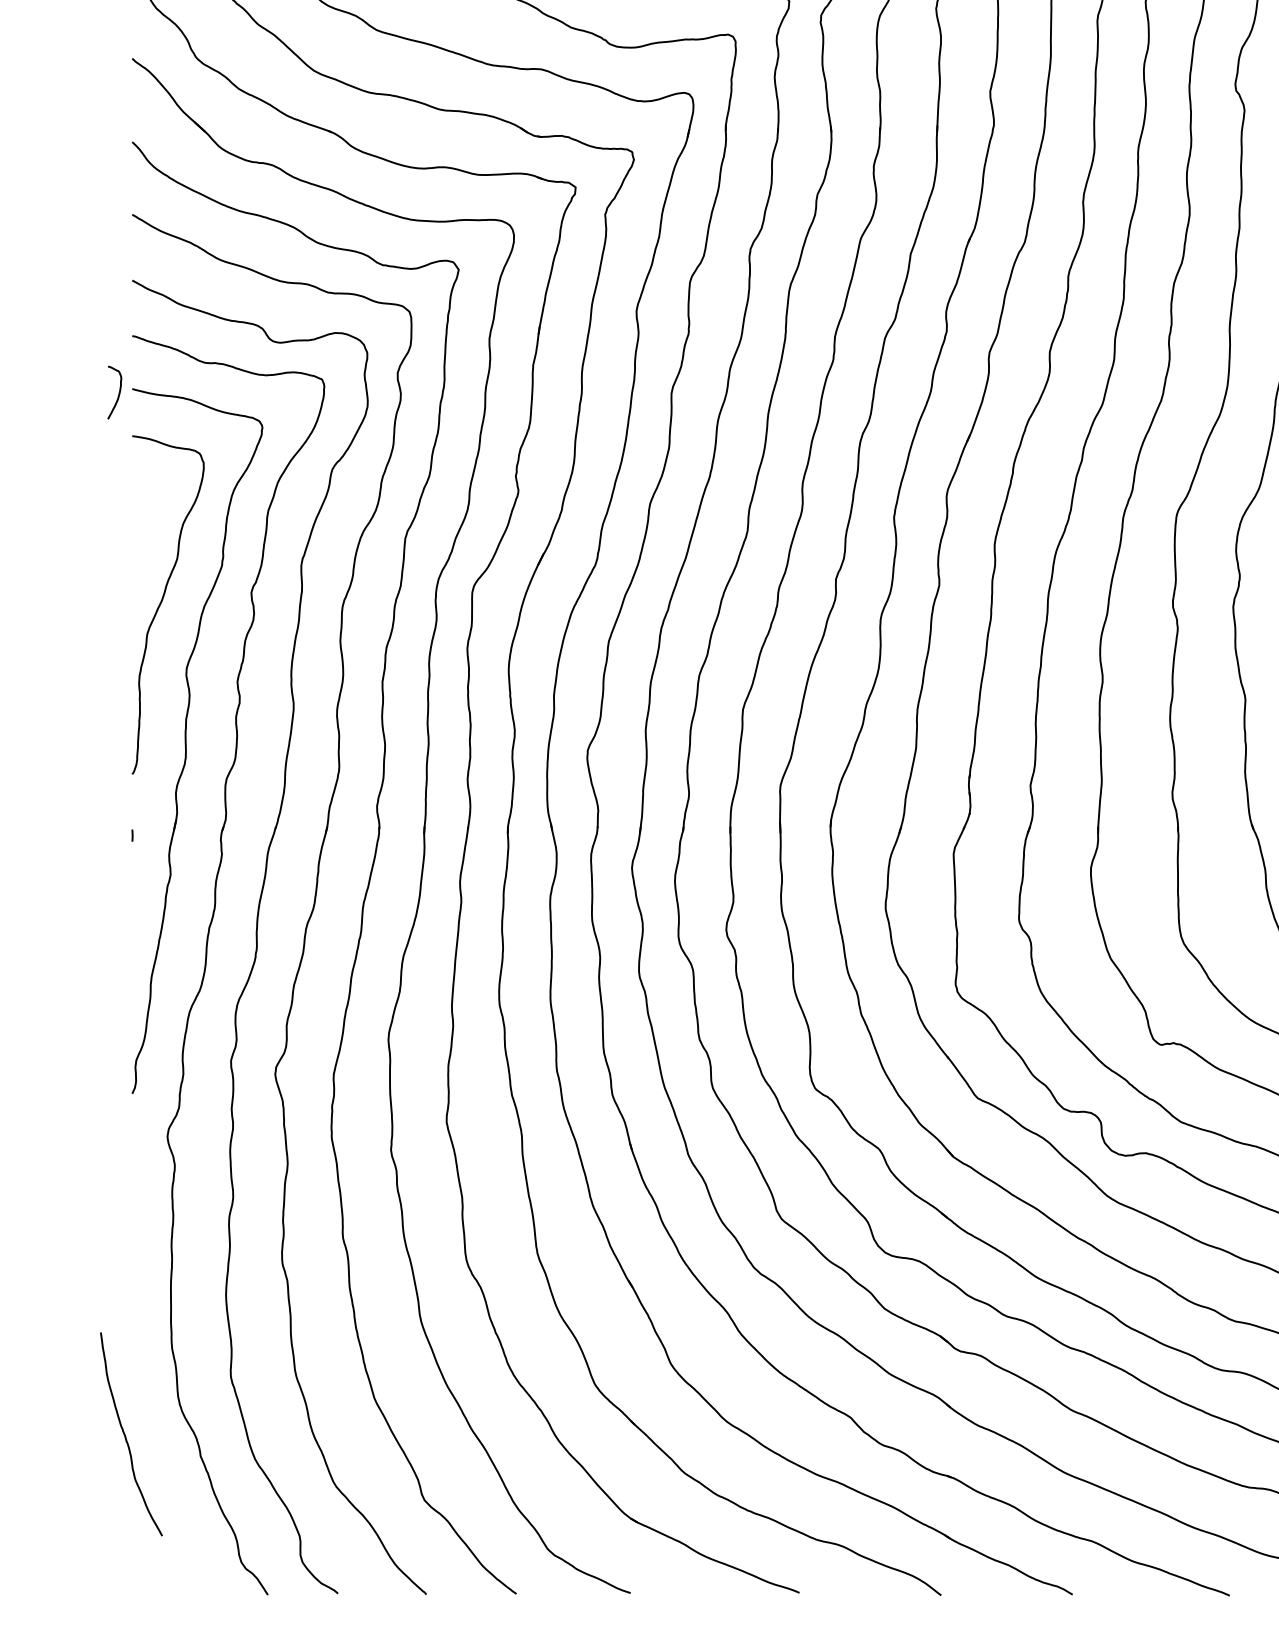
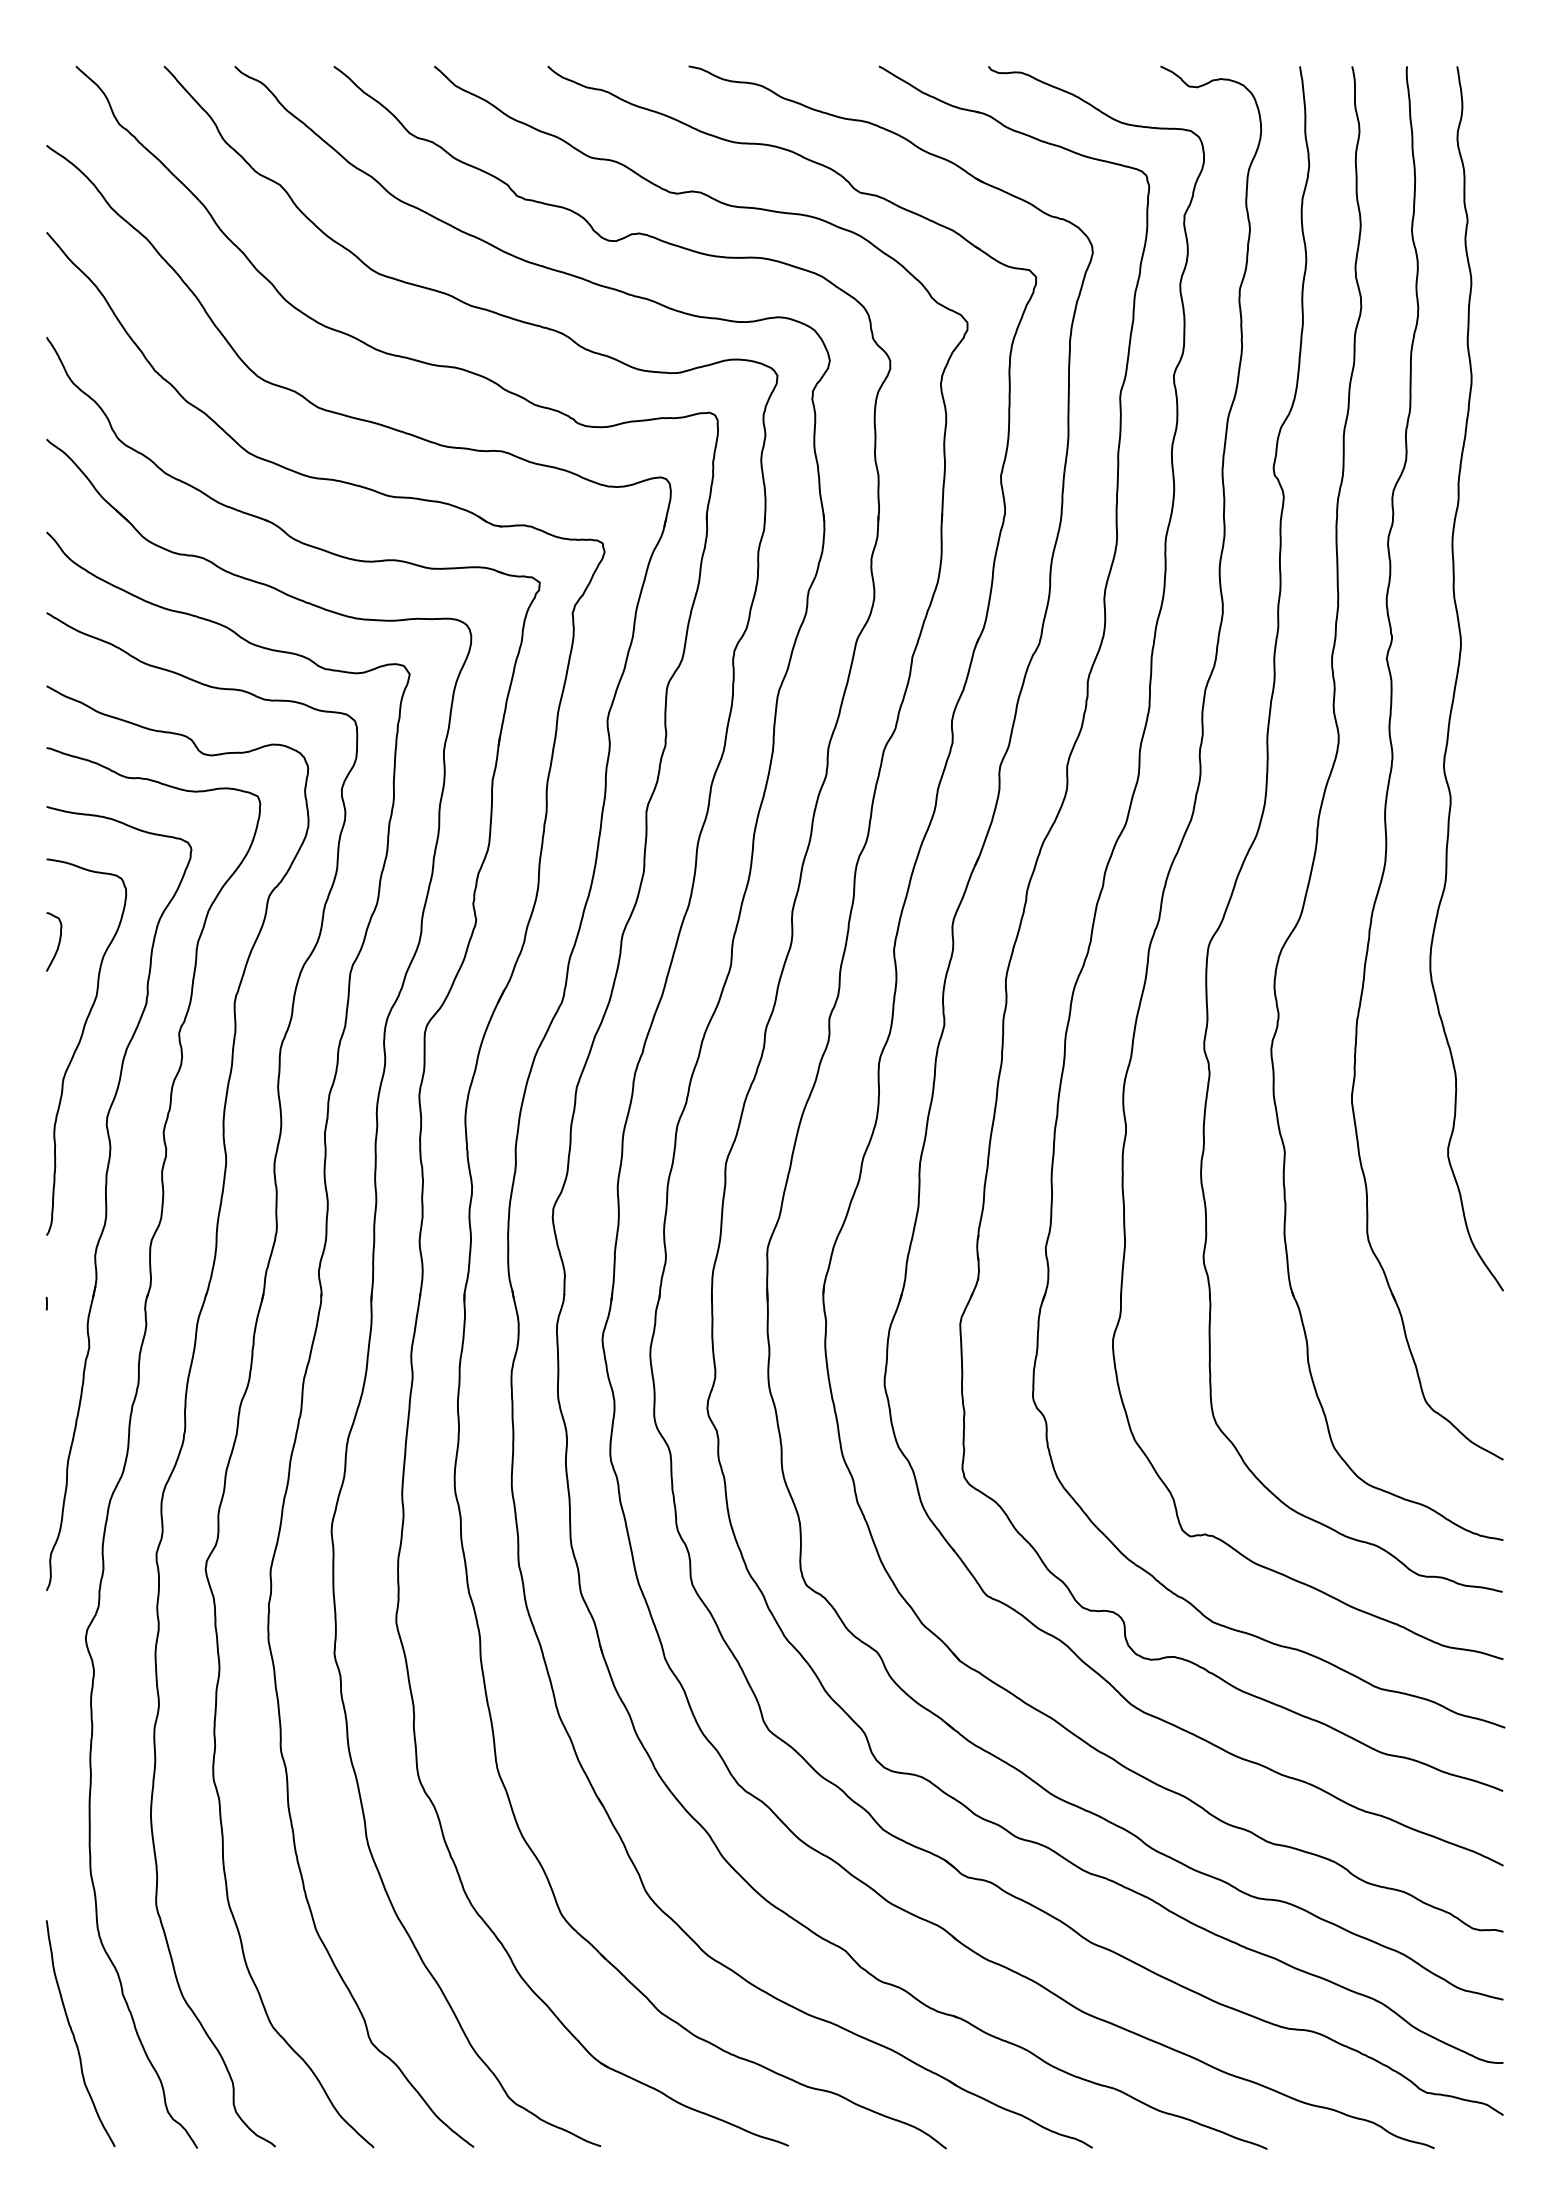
curve: (118, 392) -> (58, 941), moved
curve: (125, 1435) -> (74, 2034), moved

